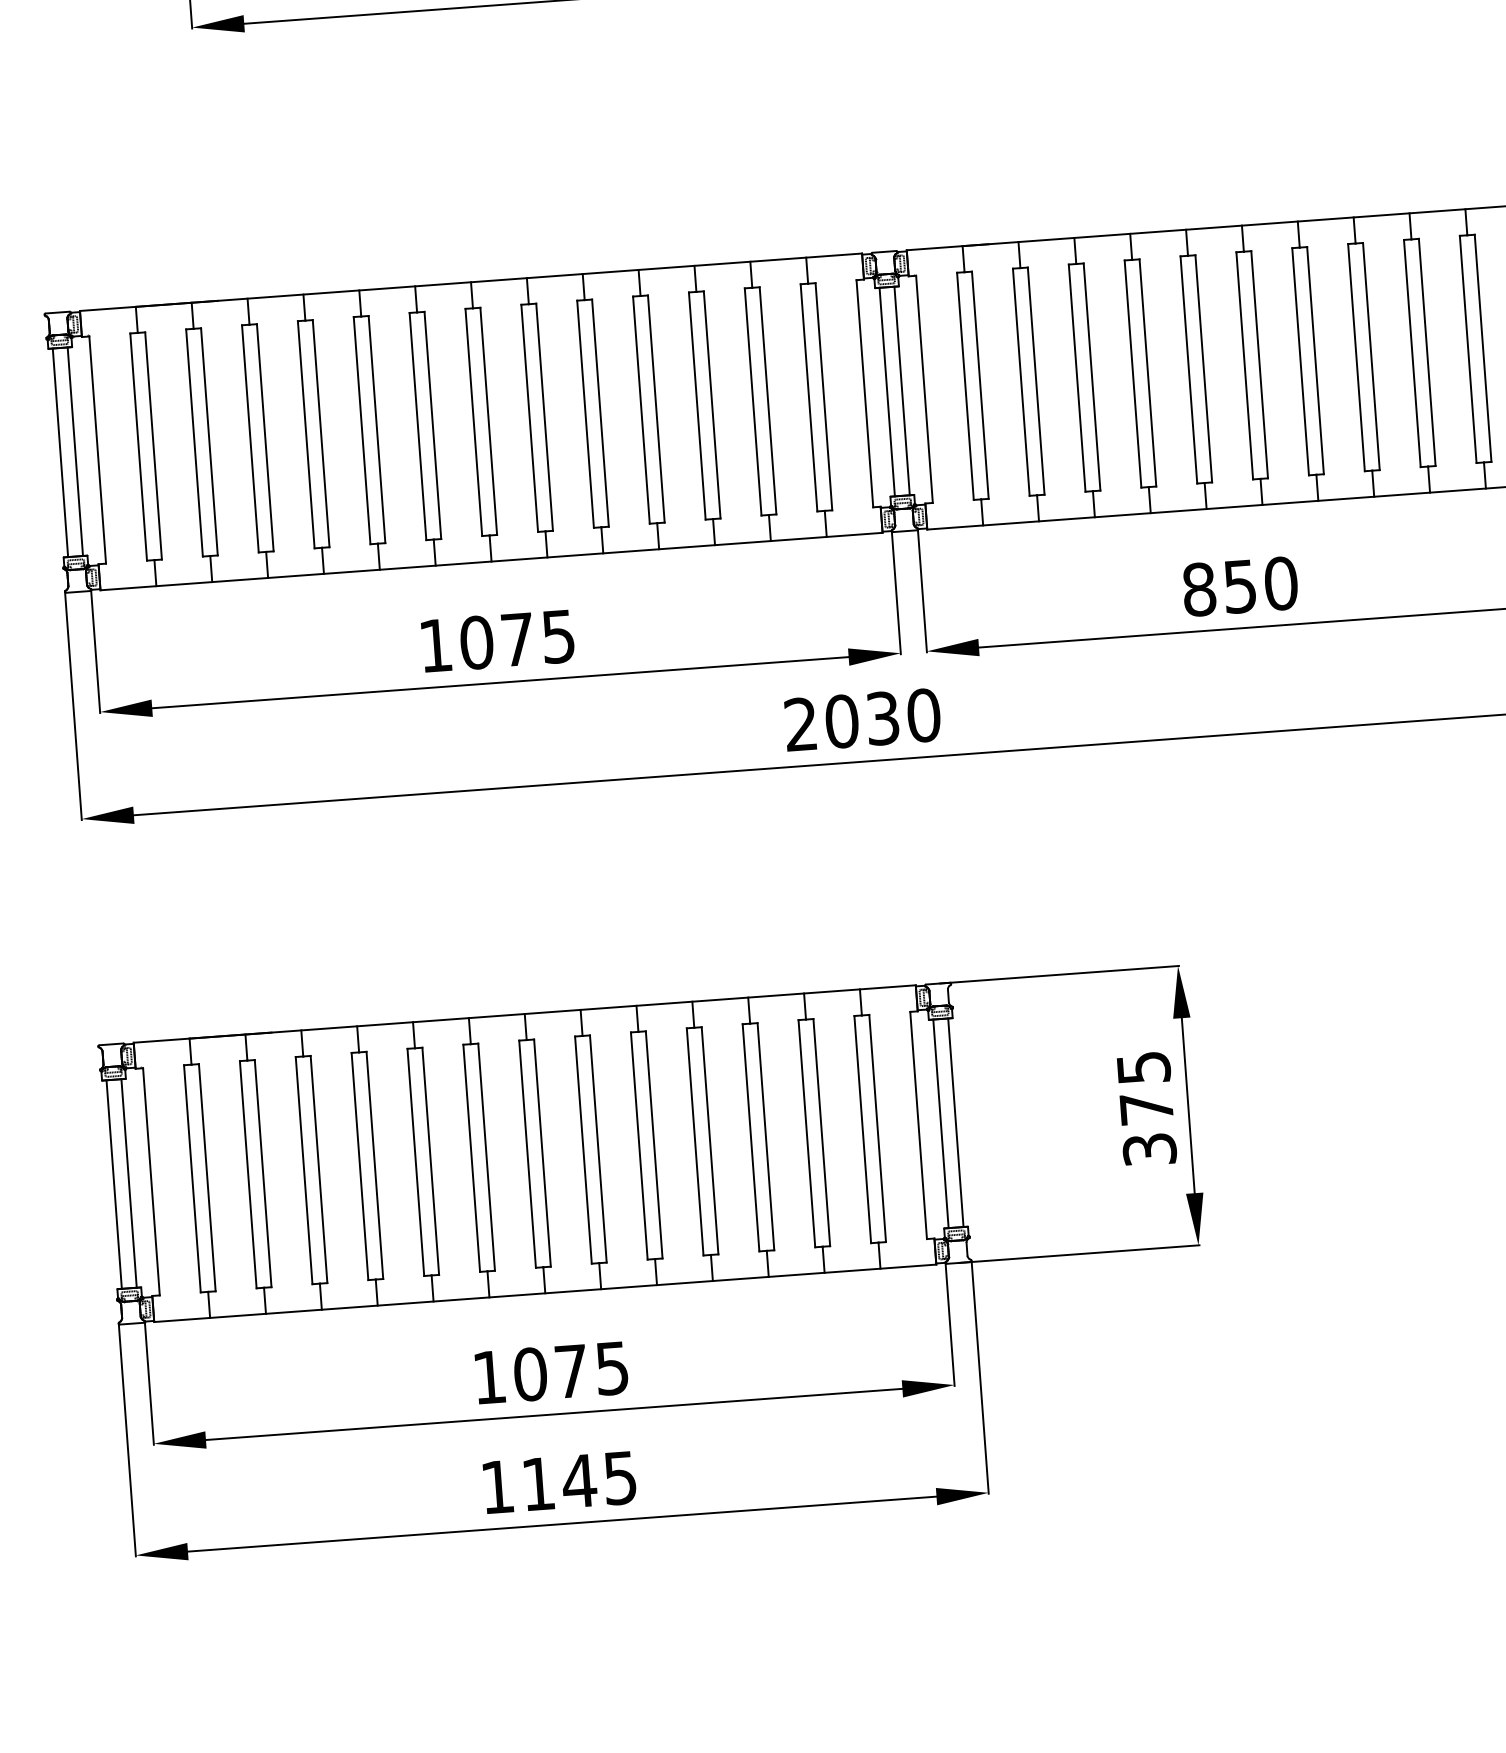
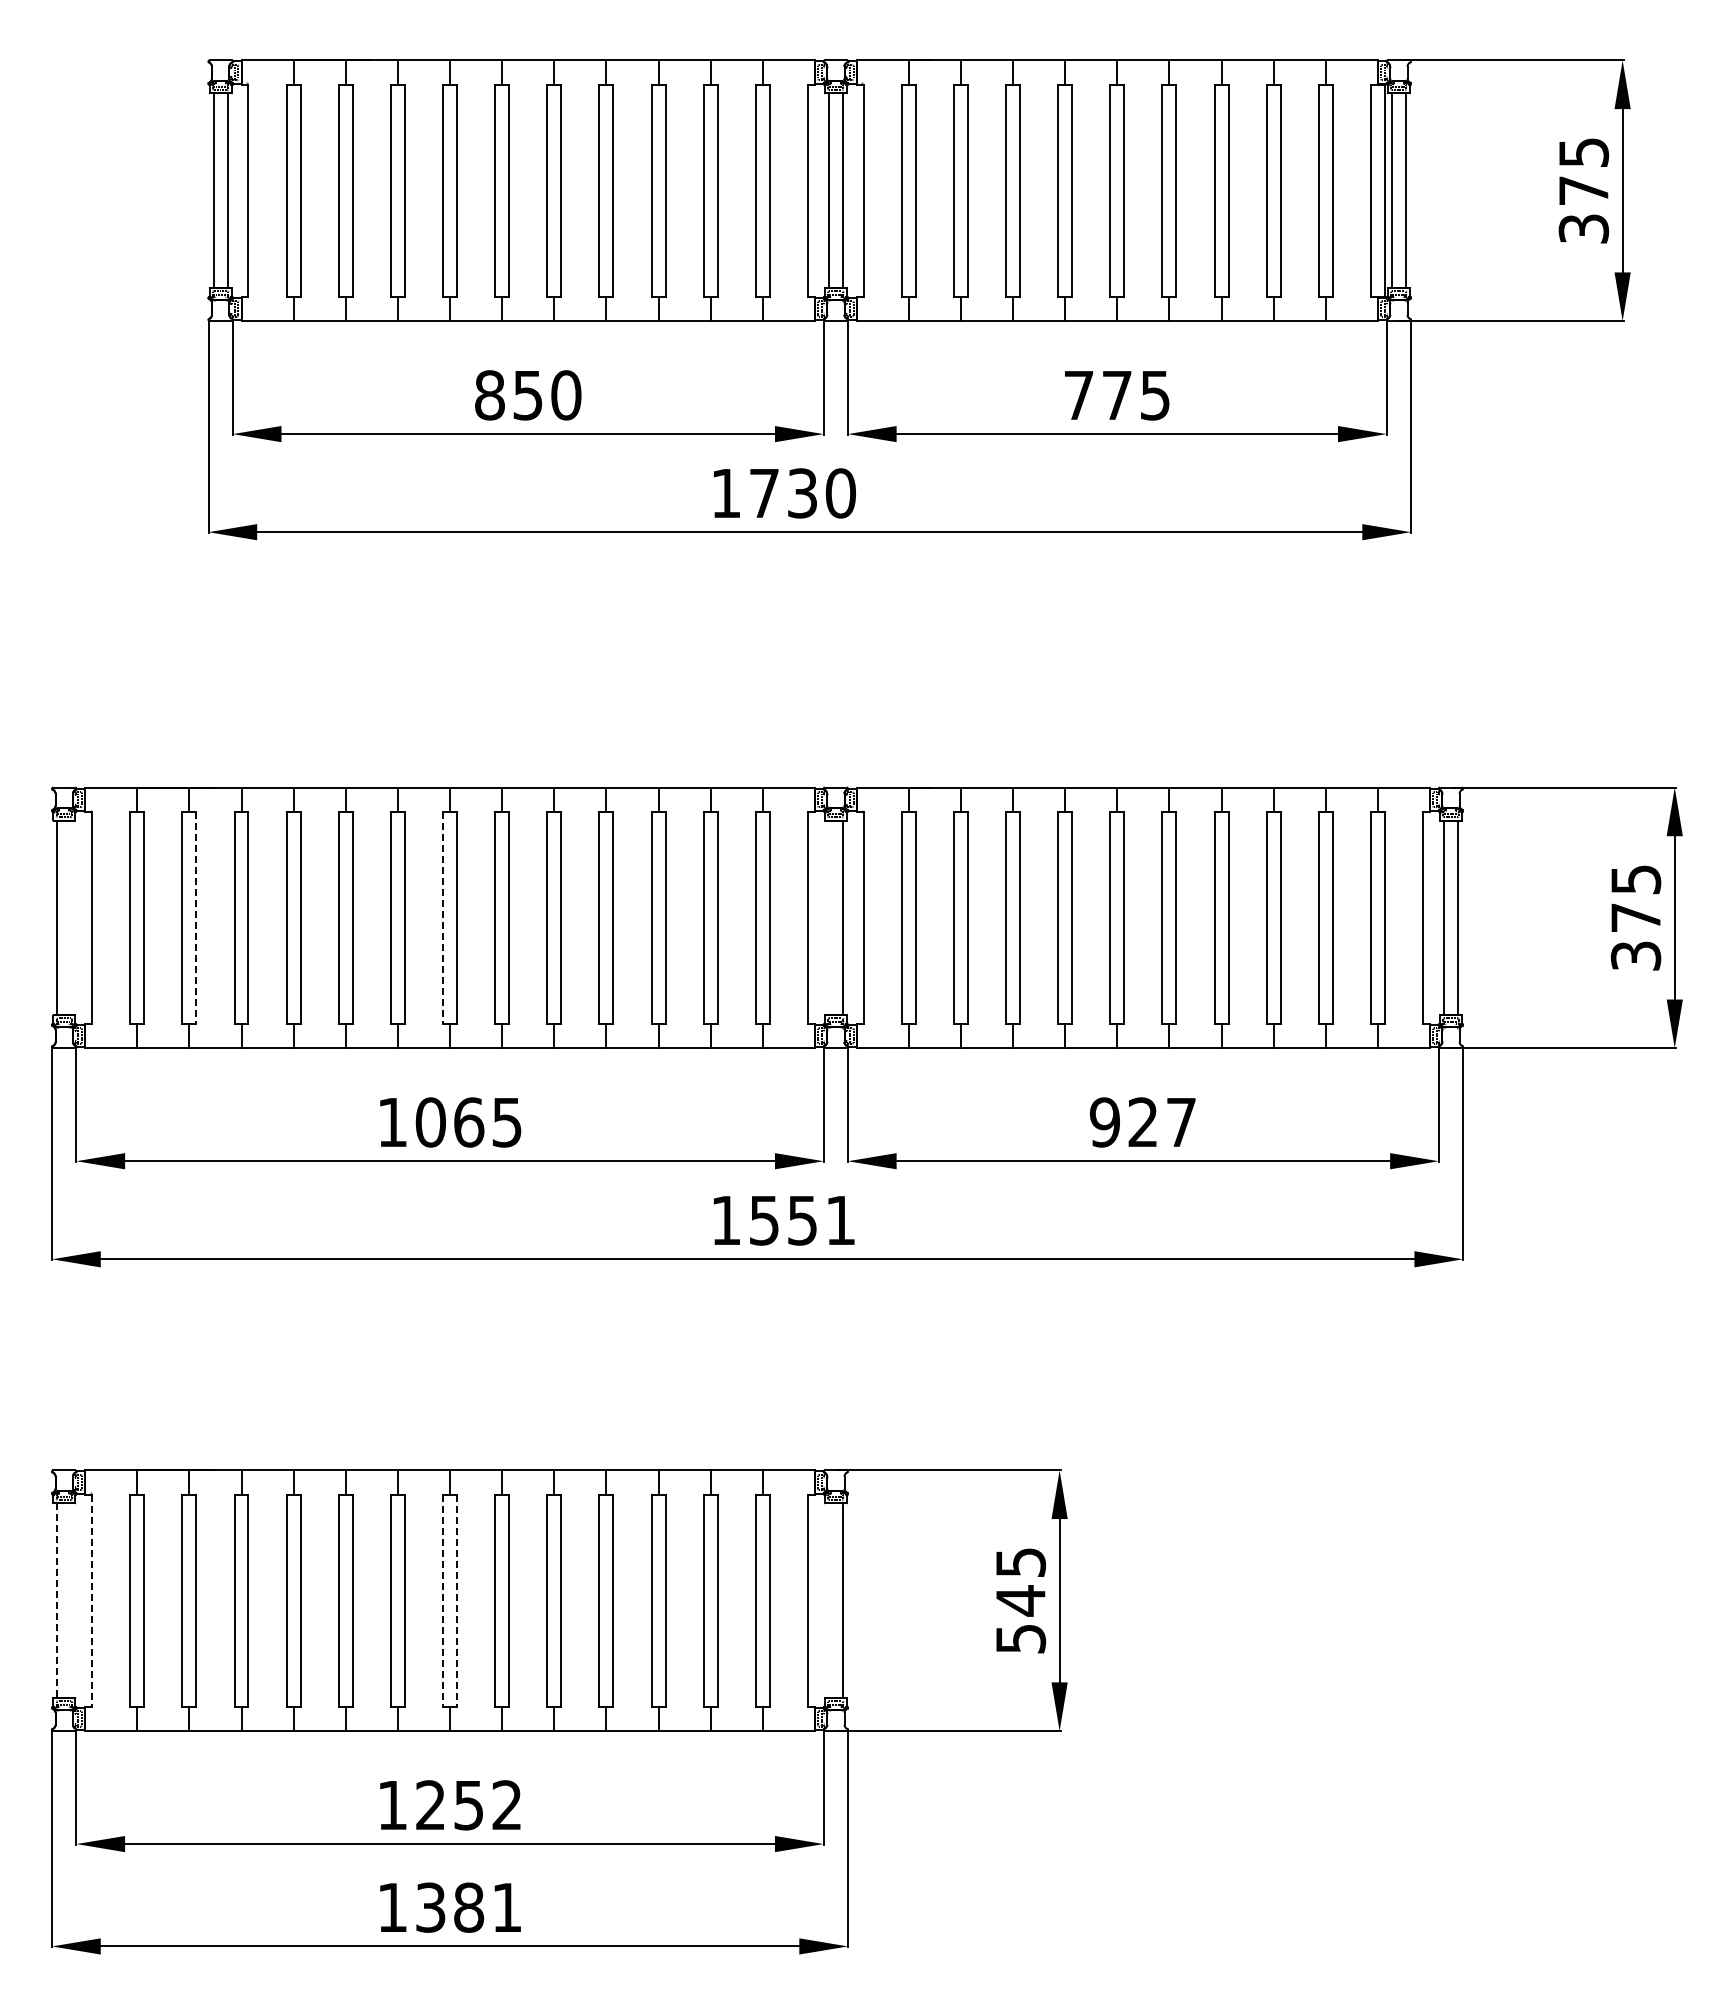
line: (886, 391) -> (828, 917), removed
line: (474, 422) -> (443, 917), solid -> dashed
line: (209, 441) -> (196, 917), solid -> dashed
line: (75, 451) -> (71, 917), removed
text: (1239, 586) -> (1142, 1122), 850 -> 927
text: (518, 639) -> (469, 1122), 1075 -> 1065
text: (862, 719) -> (783, 1220), 2030 -> 1551
line: (940, 1123) -> (828, 1600), removed
text: (1147, 1127) -> (1020, 1618), 375 -> 545
line: (542, 1152) -> (457, 1600), solid -> dashed
line: (527, 1153) -> (443, 1600), solid -> dashed
line: (151, 1181) -> (92, 1600), solid -> dashed
line: (129, 1183) -> (71, 1600), removed
line: (114, 1185) -> (57, 1601), solid -> dashed
text: (570, 1371) -> (468, 1805), 1075 -> 1252
text: (578, 1480) -> (468, 1907), 1145 -> 1381

